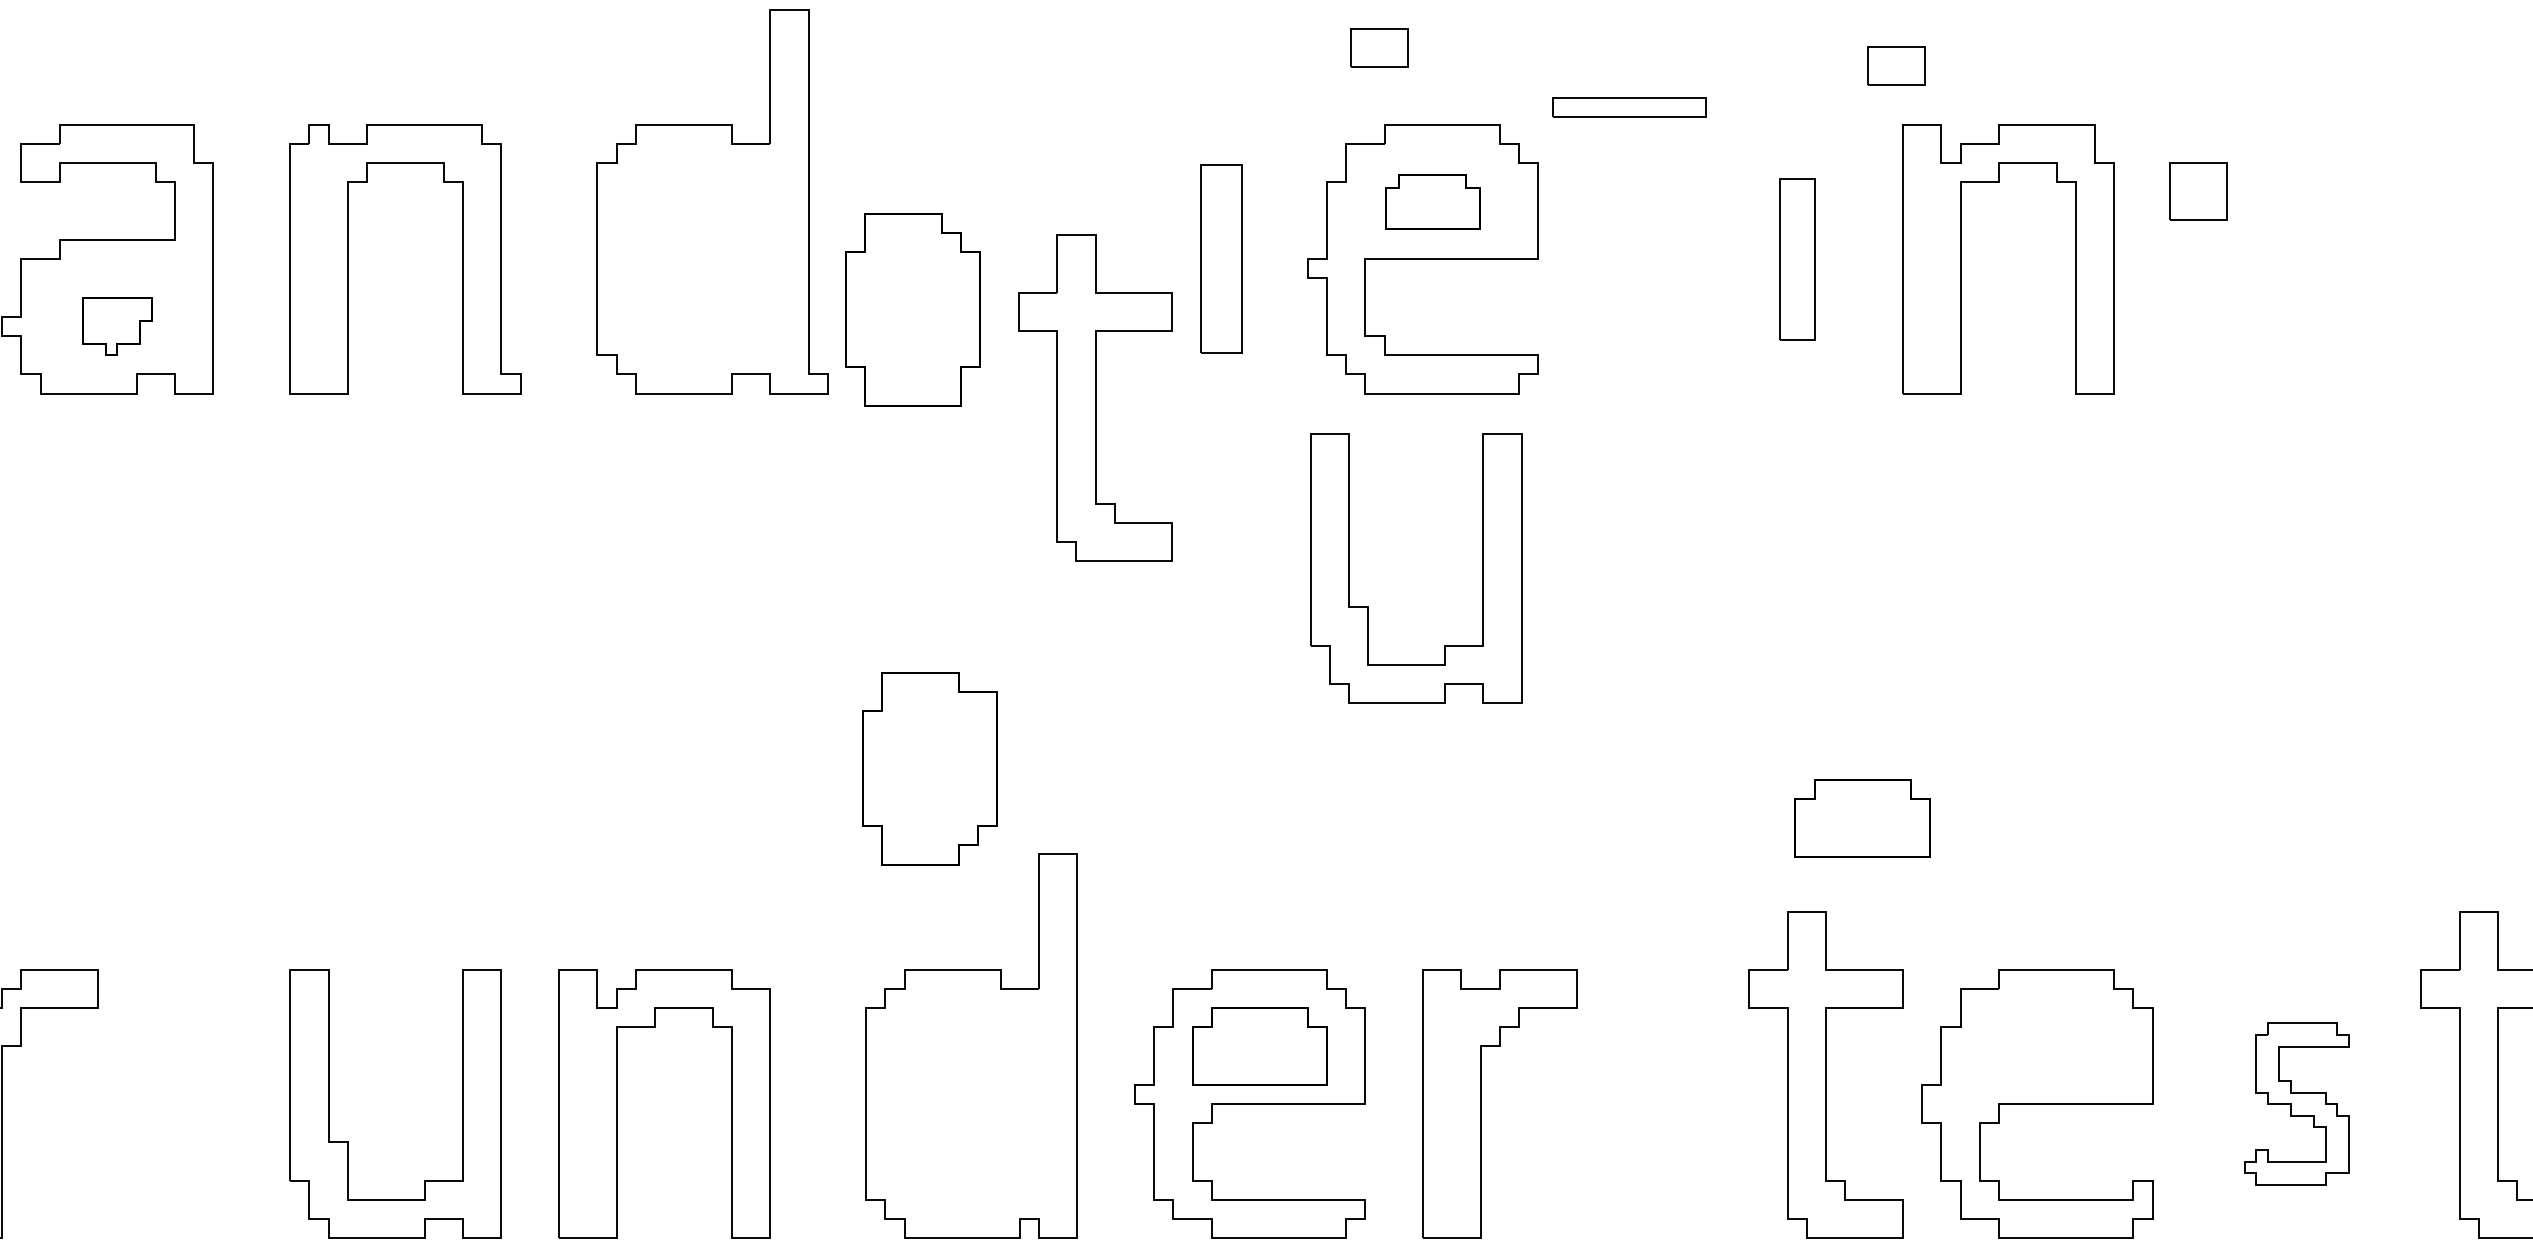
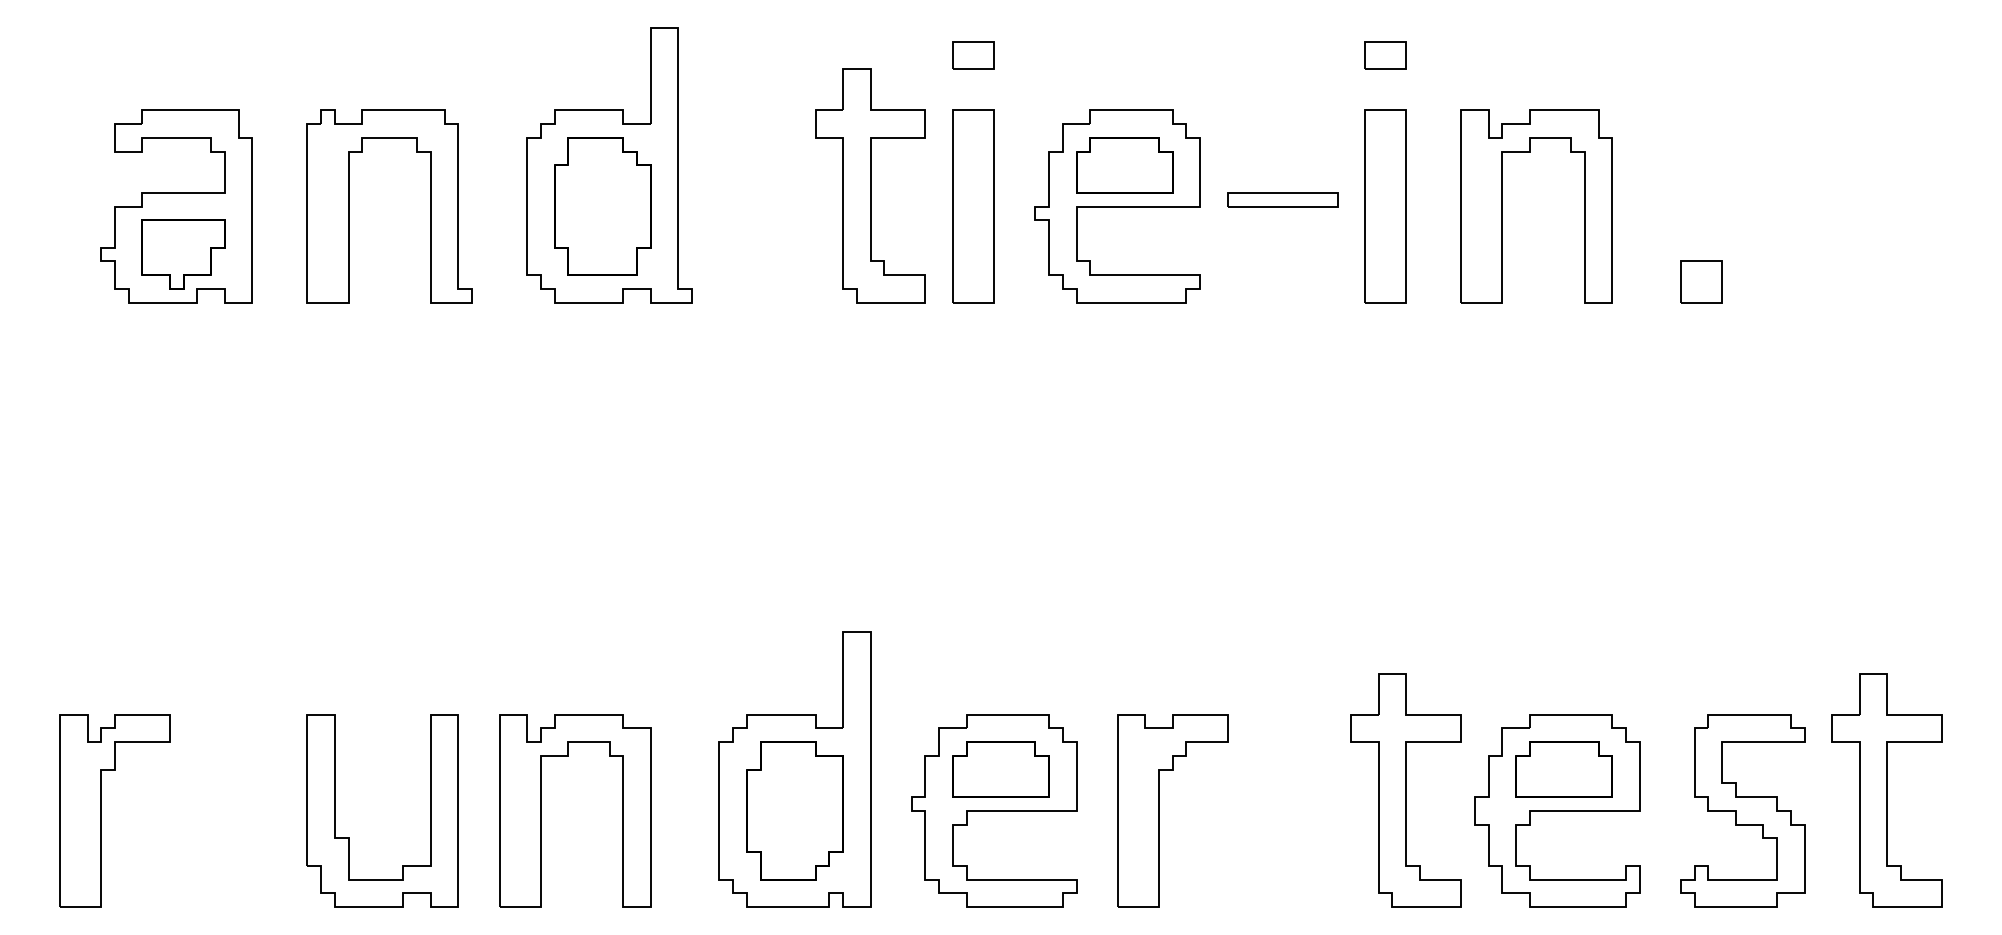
part: (1379, 48) -> (973, 55), moved
part: (1896, 66) -> (1385, 55), moved
part: (1629, 106) -> (1282, 199), moved
part: (2198, 190) -> (1701, 281), moved
part: (1432, 201) -> (1124, 165), size x1.43
part: (1221, 259) -> (973, 206), size x1.43
part: (1797, 259) -> (1385, 206), size x1.67
part: (912, 309) -> (602, 206), moved
part: (117, 326) -> (183, 254), size x1.67
part: (1095, 397) -> (870, 185), moved
part: (1369, 605) -> (1079, 454), removed
part: (929, 768) -> (794, 810), moved
part: (1861, 818) -> (1563, 769), moved
part: (2296, 1103) -> (1742, 810), size x1.67

